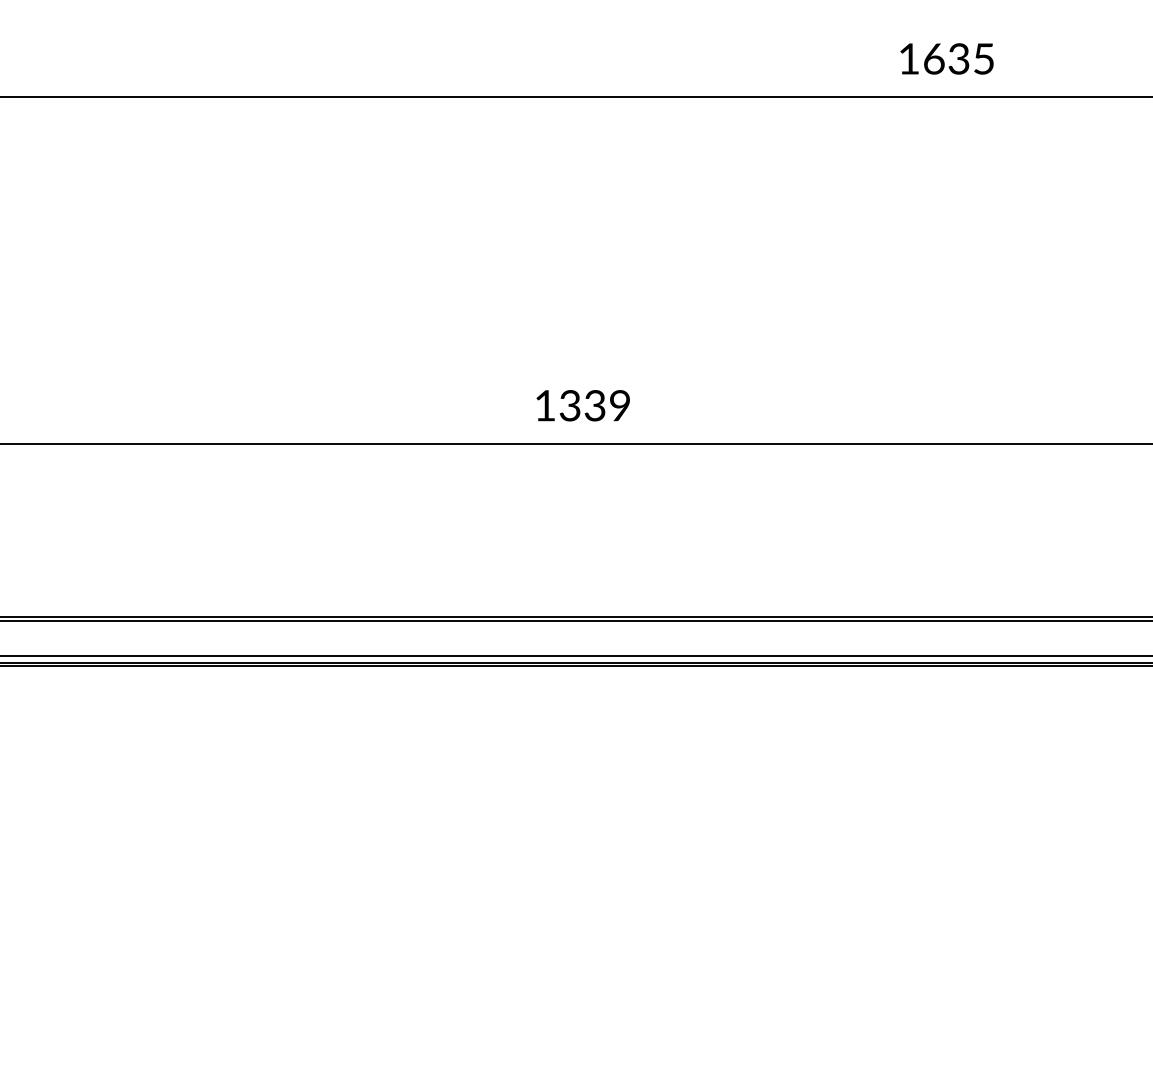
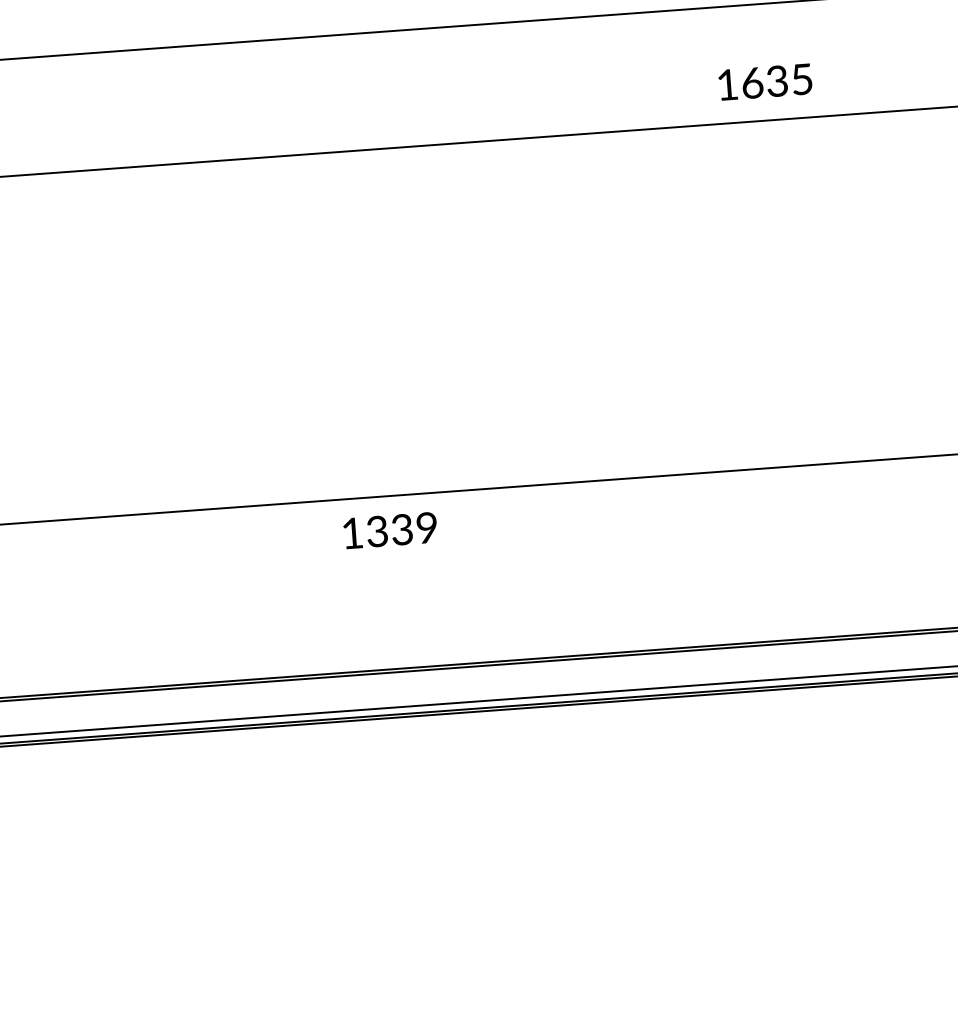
text: (582, 405) -> (389, 530), moved

